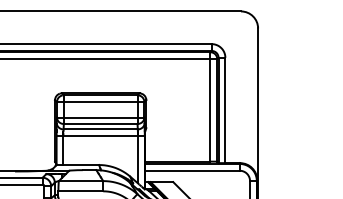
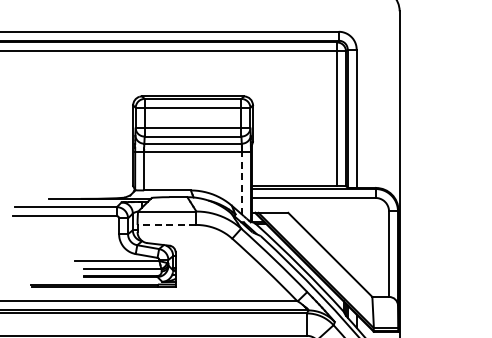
line: (138, 158) -> (242, 182), solid -> dashed
line: (80, 190) -> (166, 224), solid -> dashed

